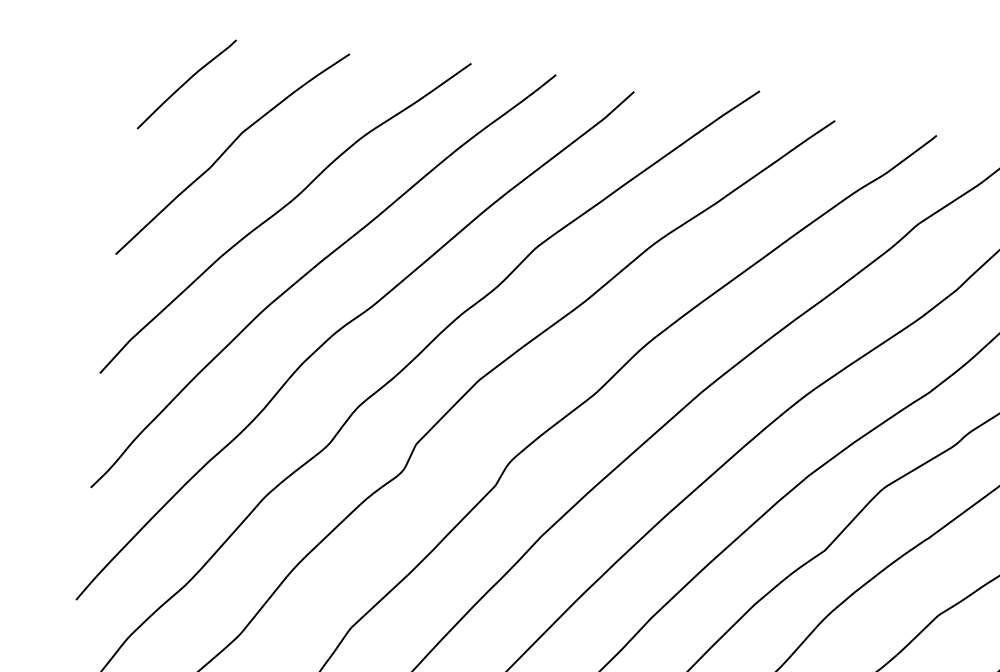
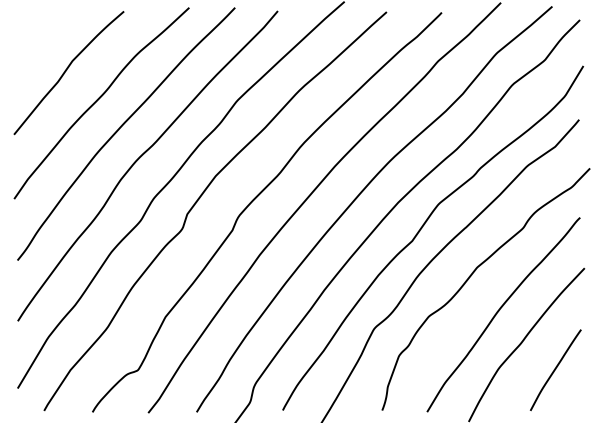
curve: (186, 82) -> (39, 38), removed

